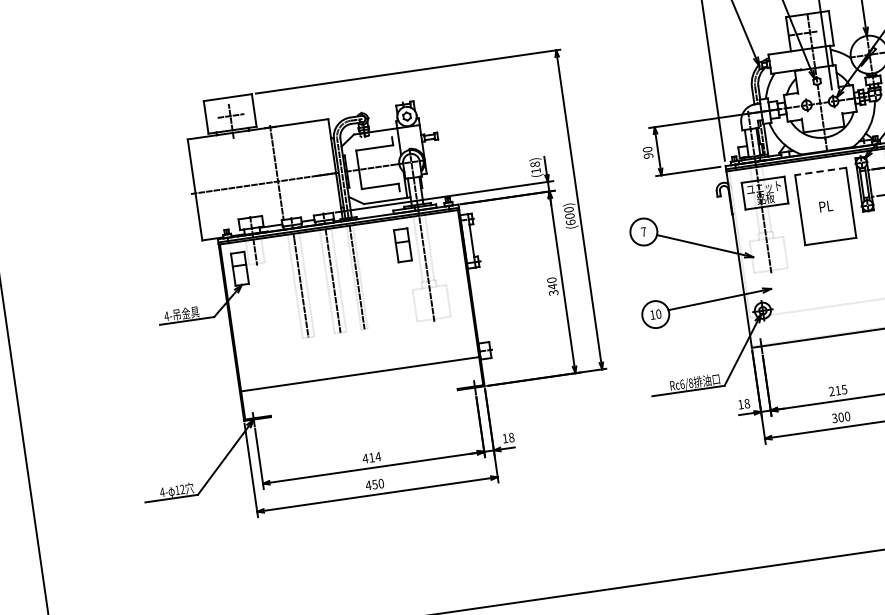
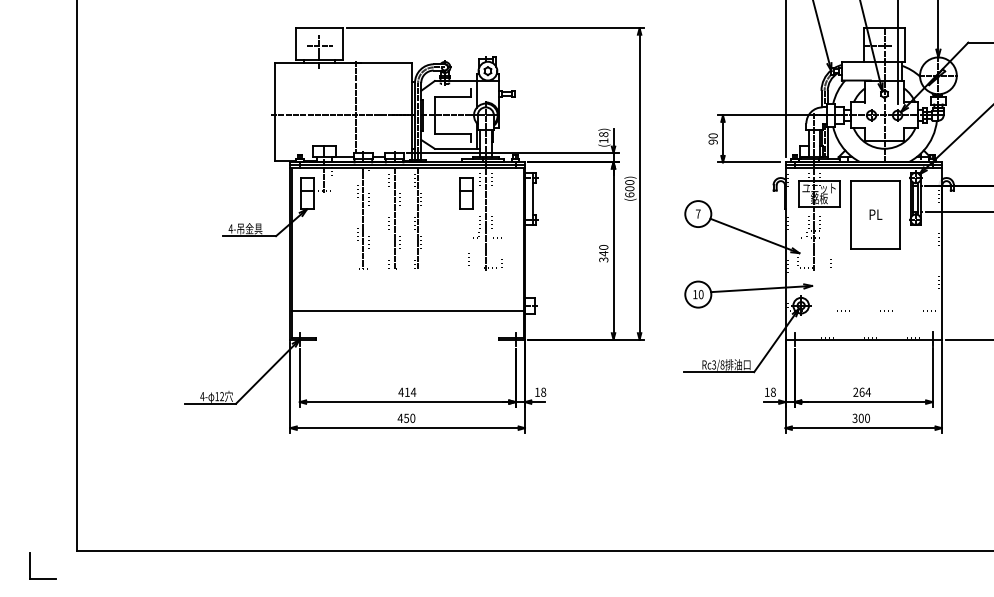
line: (820, 171) -> (875, 180), dashed -> solid
text: (682, 383) -> (714, 364), Rc6/8 -> Rc3/8
text: (840, 389) -> (864, 391), 215 -> 264

